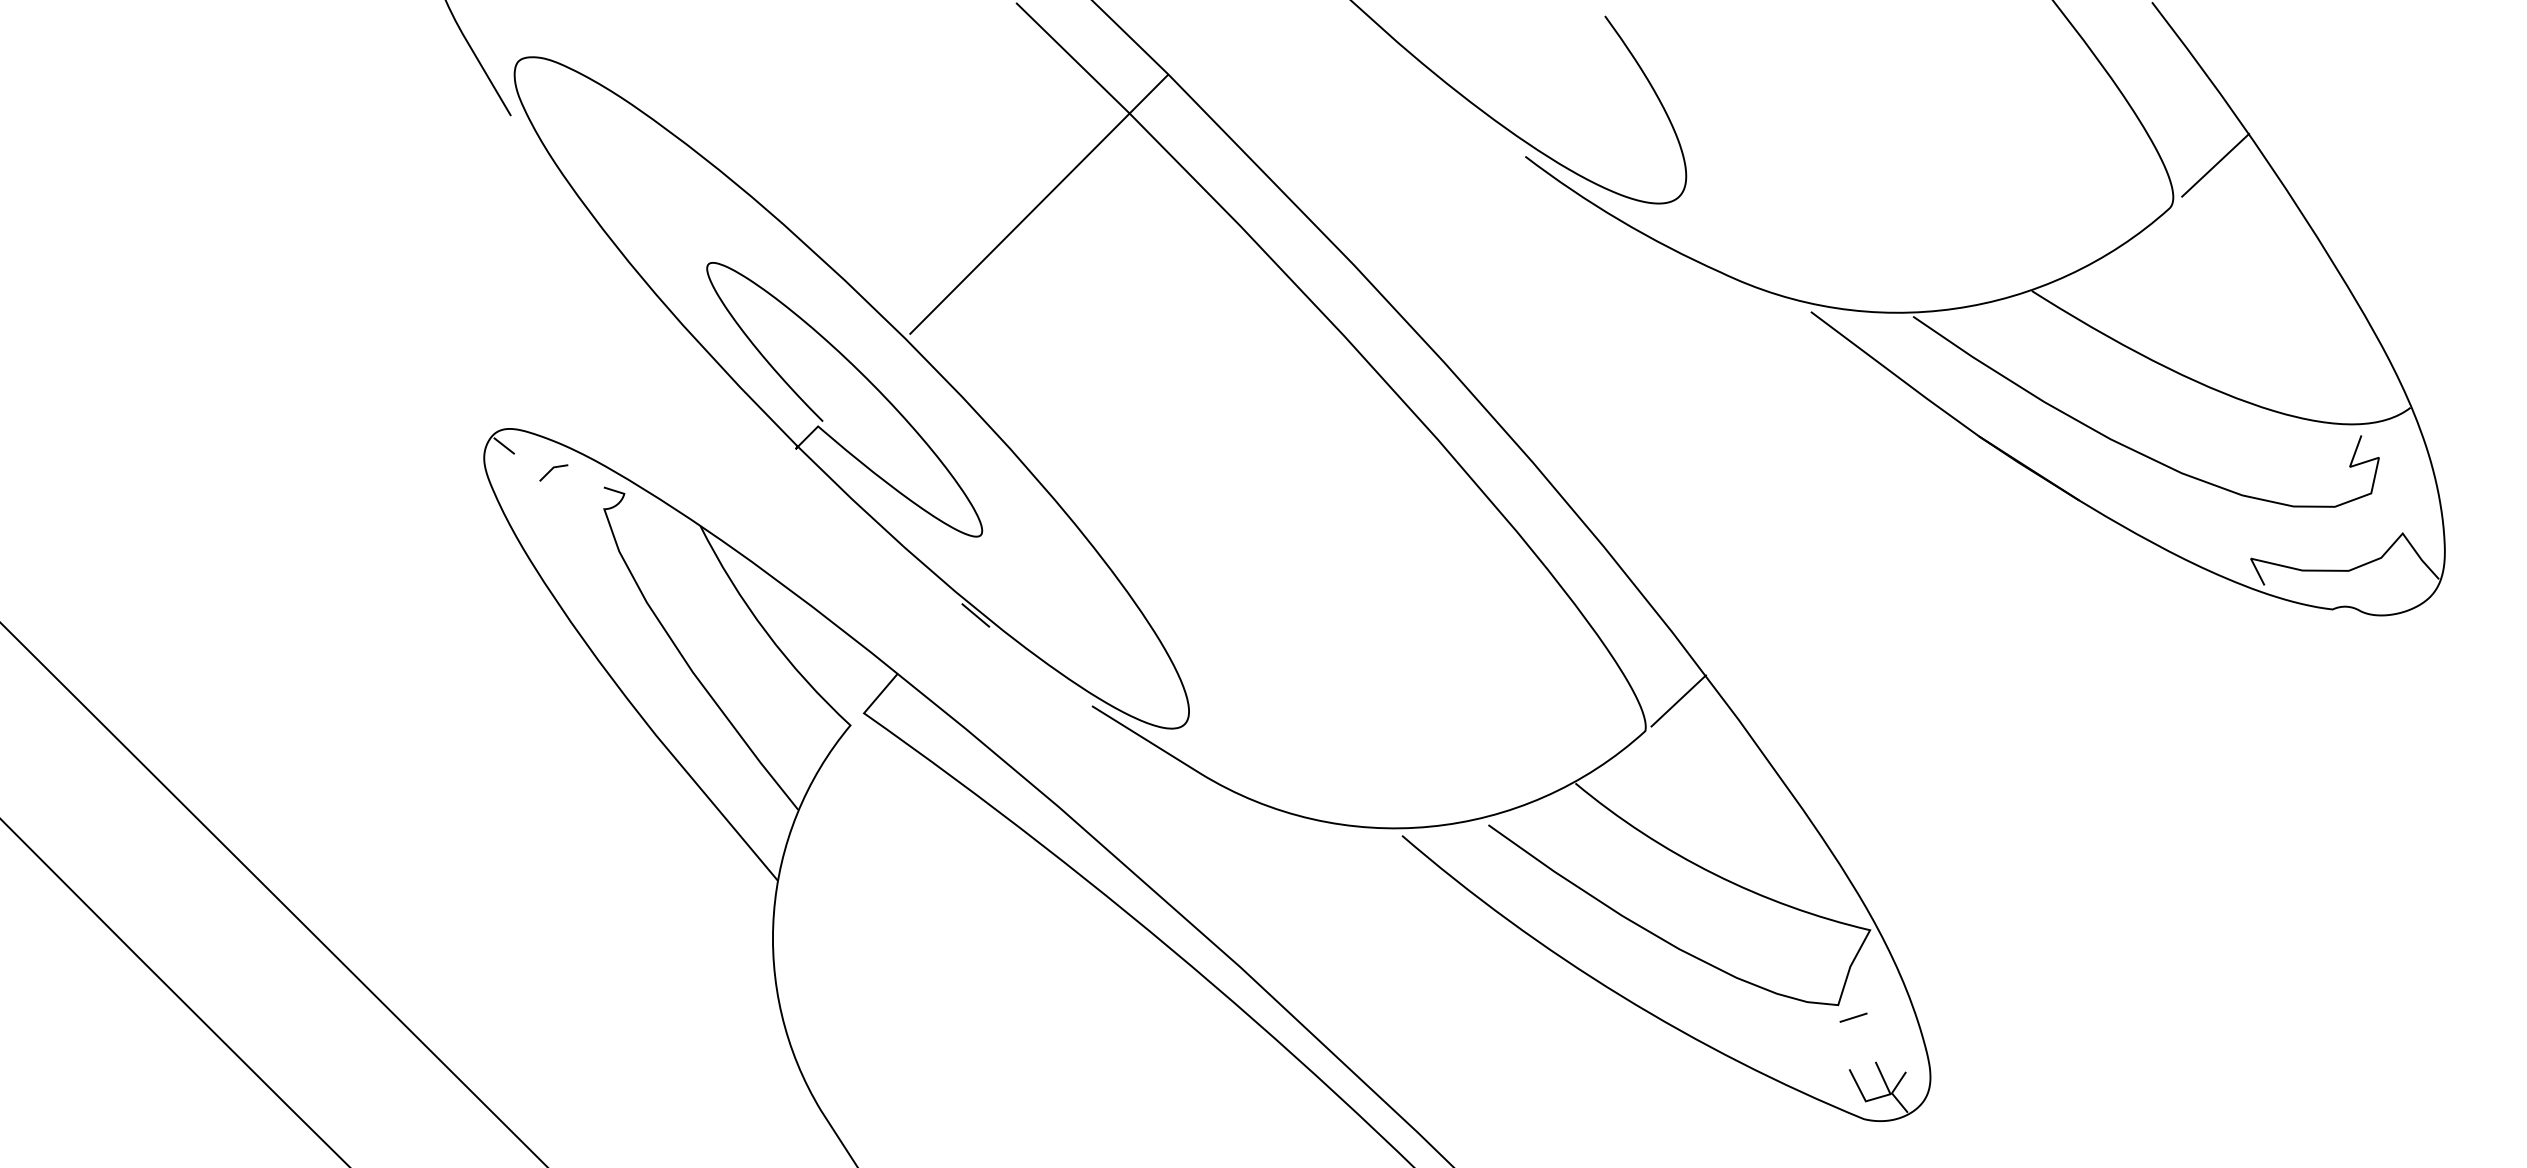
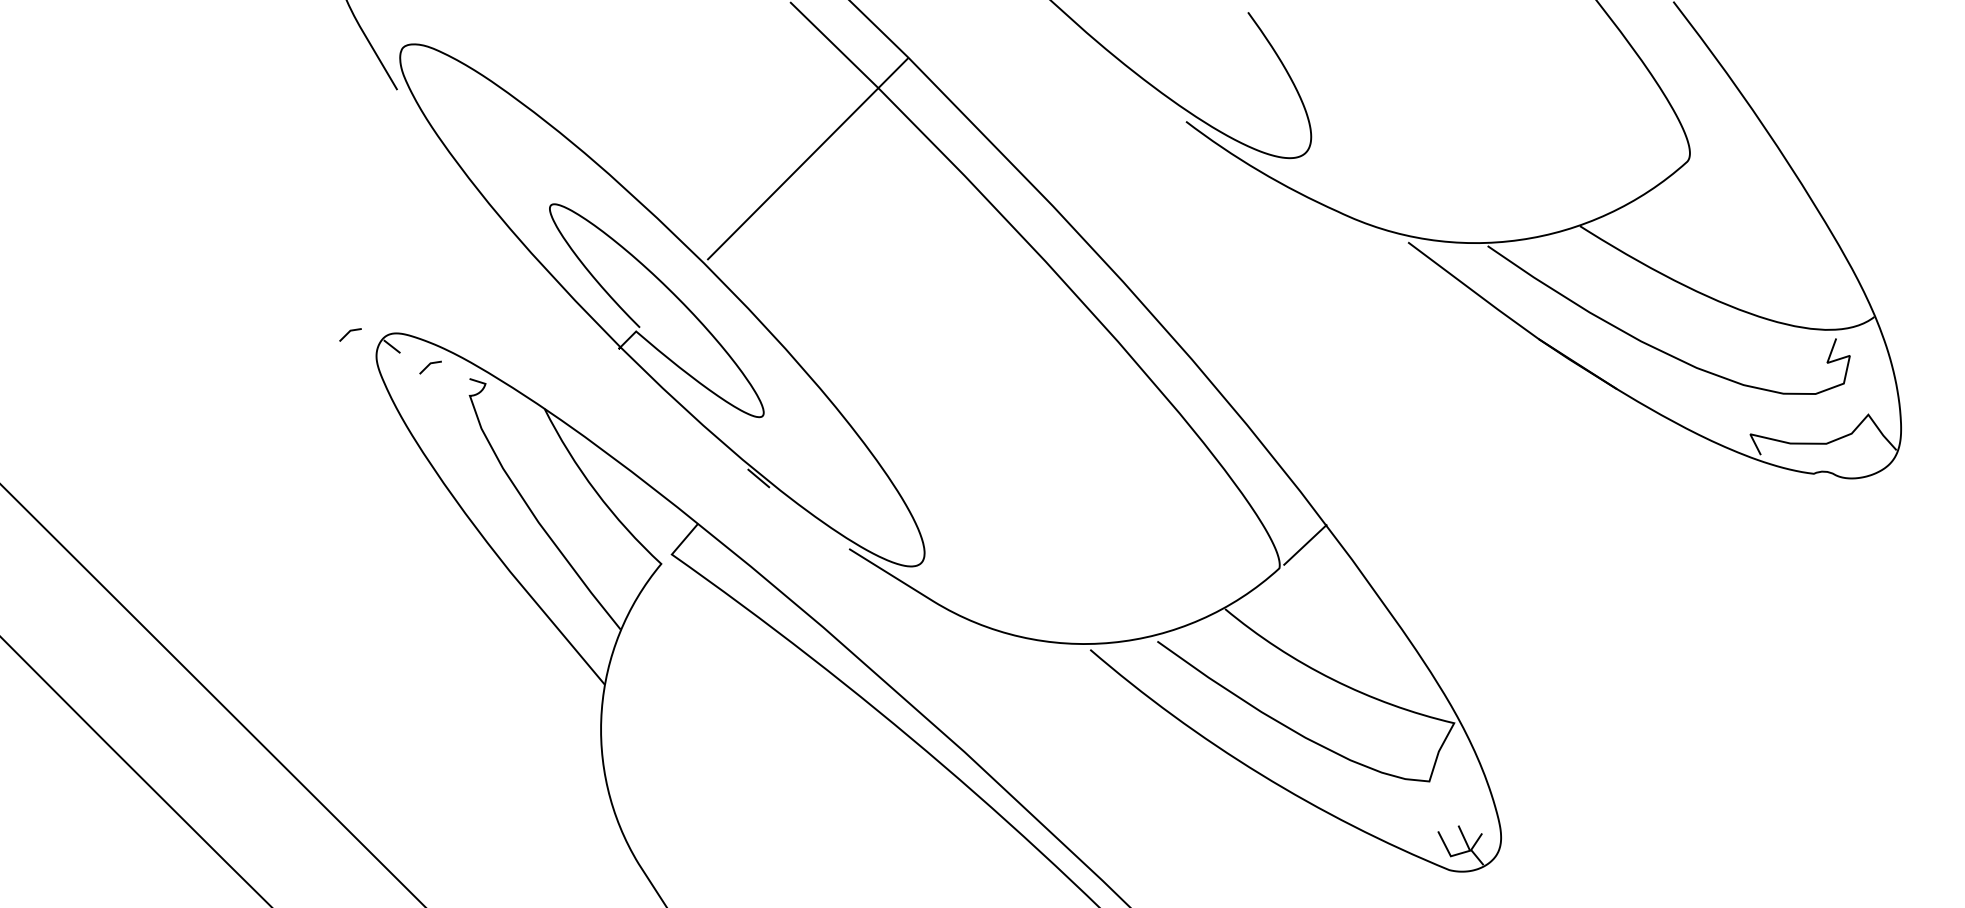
line: (2215, 164) -> (1722, 127), removed
line: (449, 428) -> (349, 333), added
line: (1853, 1017) -> (1441, 791), removed

